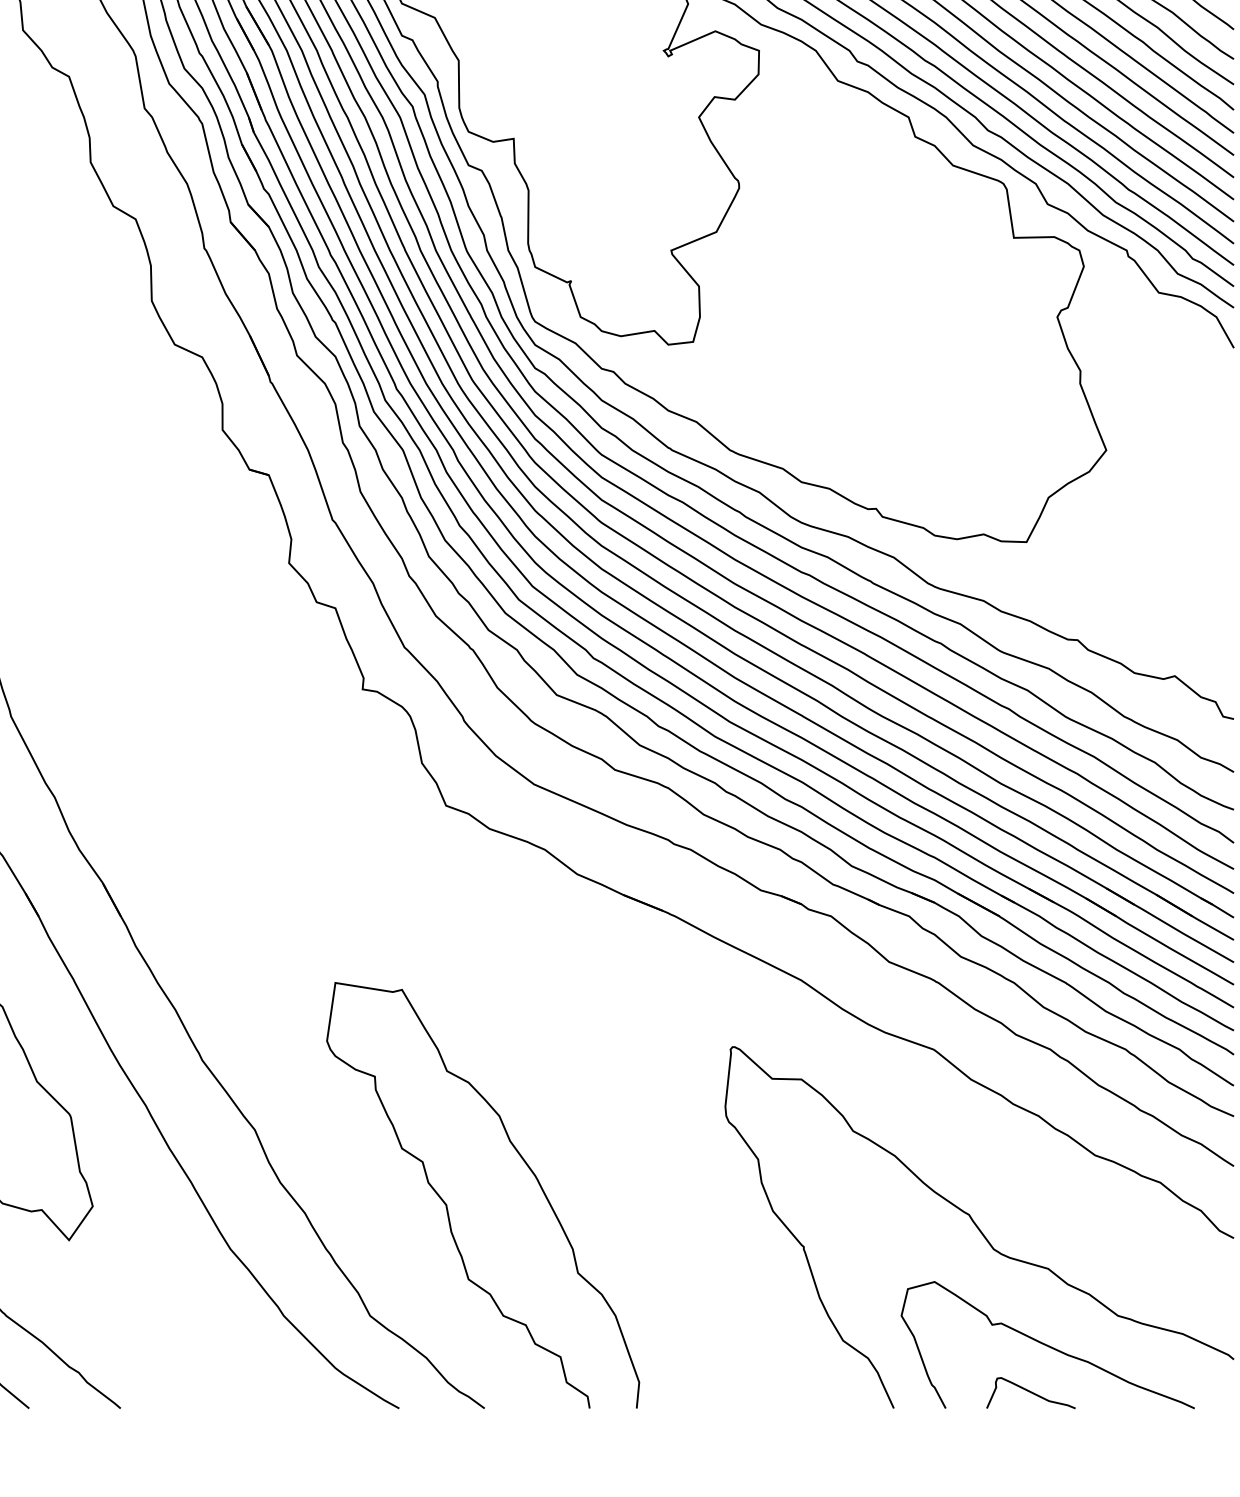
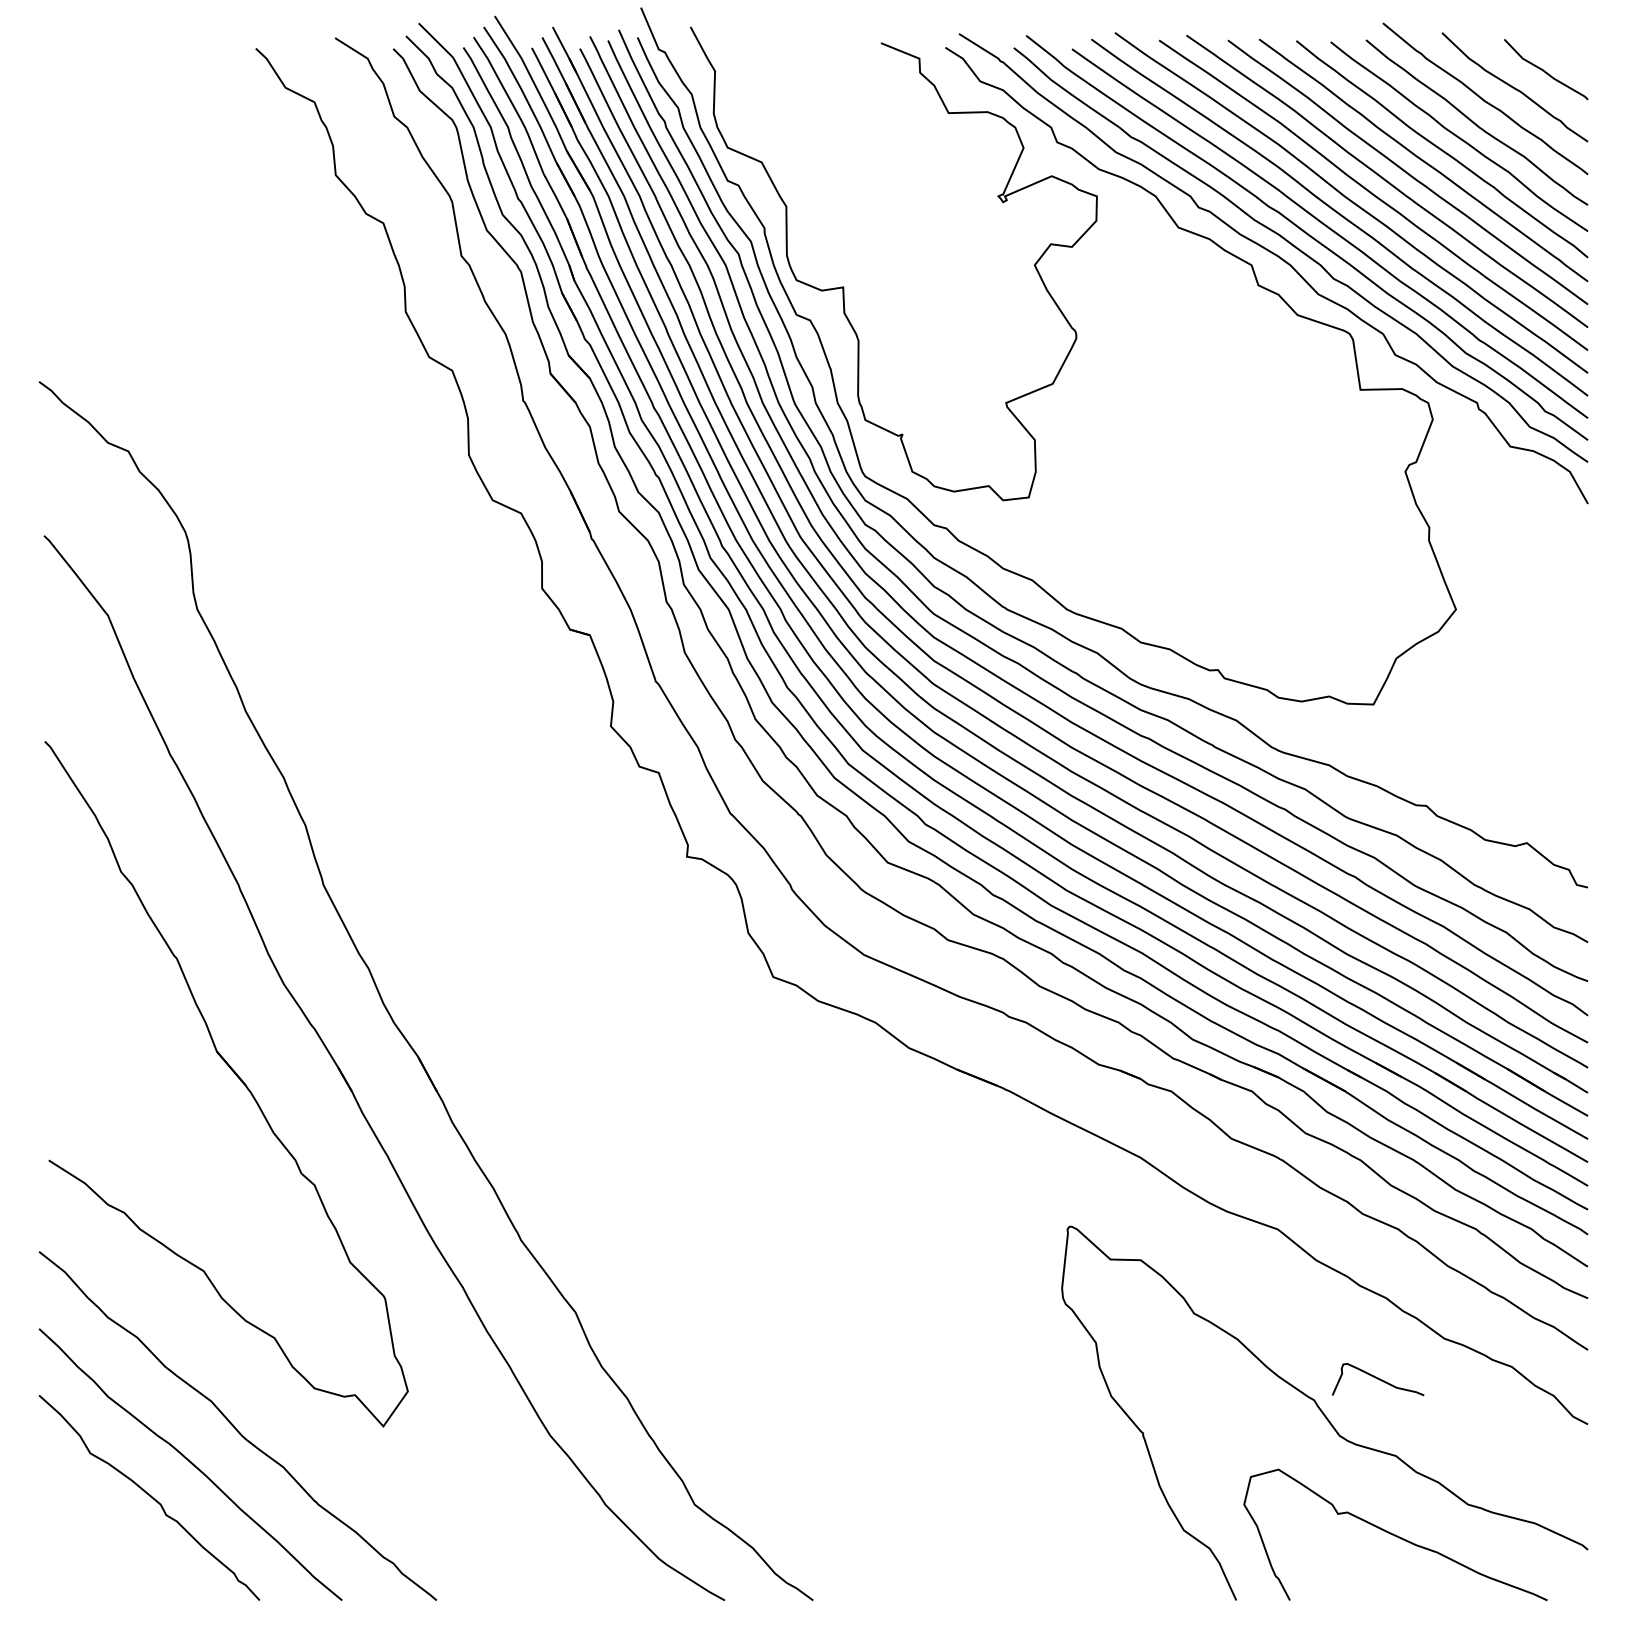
curve: (447, 1204) -> (774, 1389), removed
curve: (1031, 1393) -> (1378, 1379), moved

